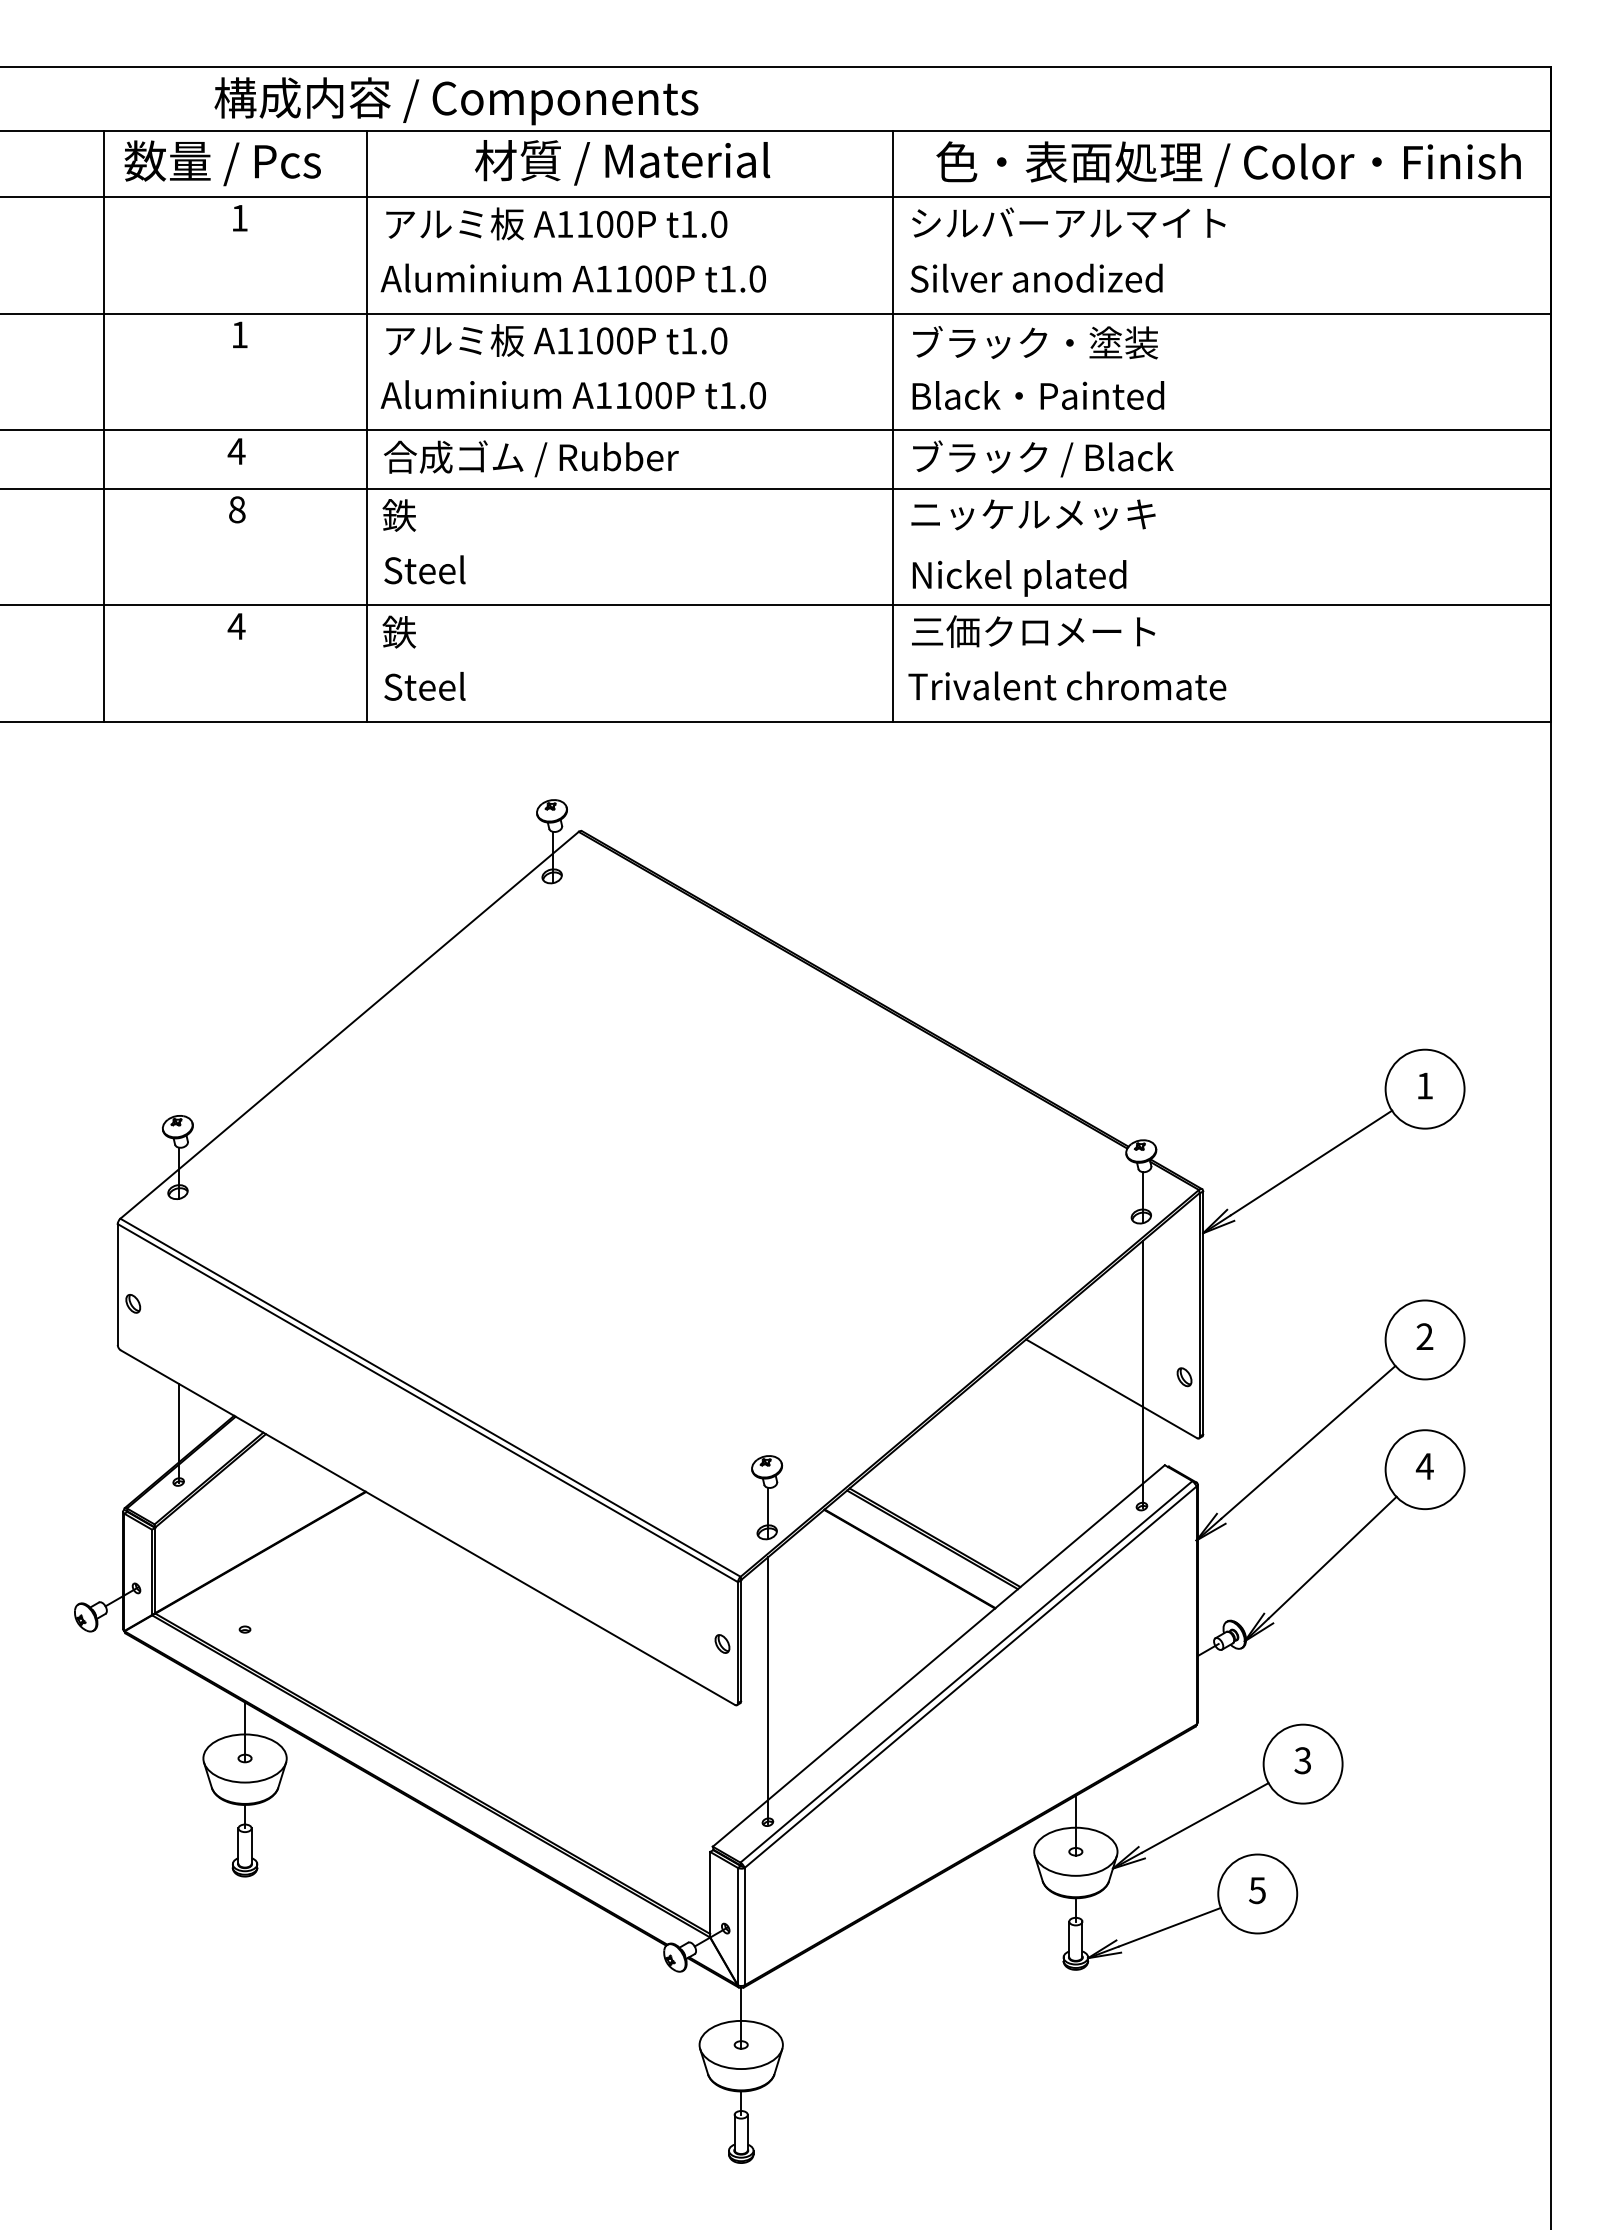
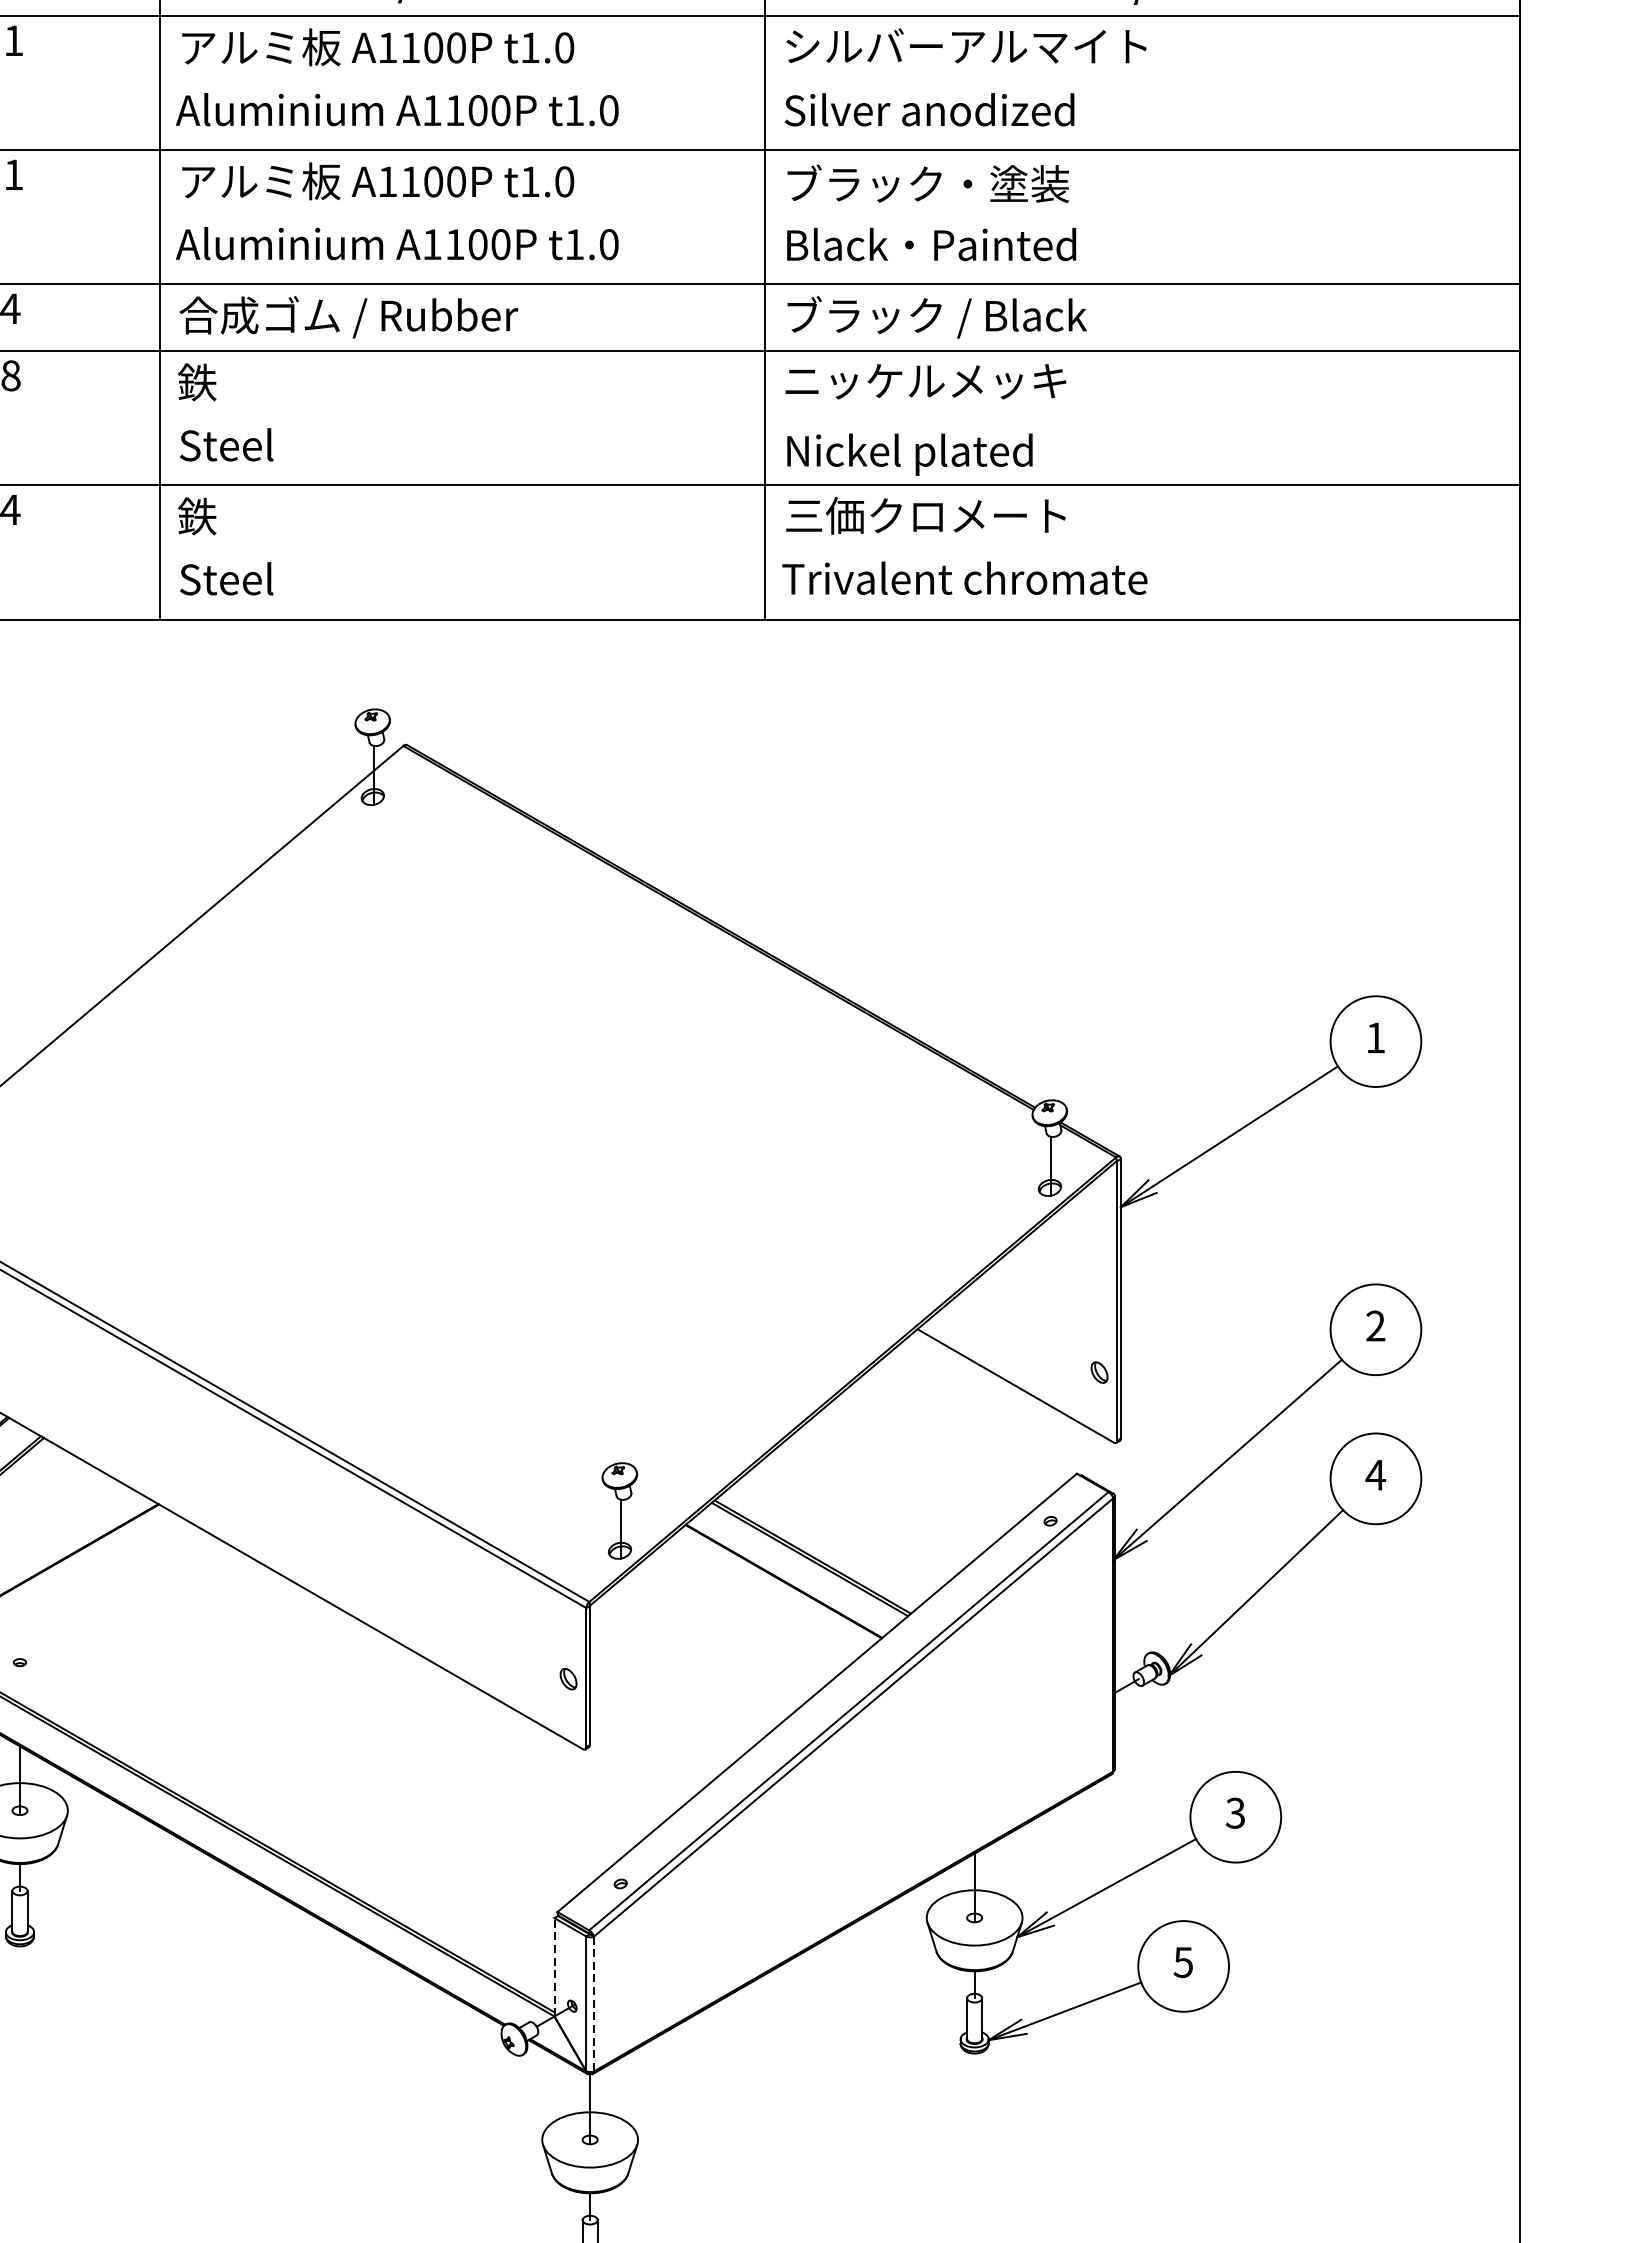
line: (1142, 1374) -> (1051, 1369), removed
line: (768, 1690) -> (621, 1732), removed
line: (710, 1894) -> (554, 1967), solid -> dashed
line: (744, 1926) -> (593, 2003), solid -> dashed

